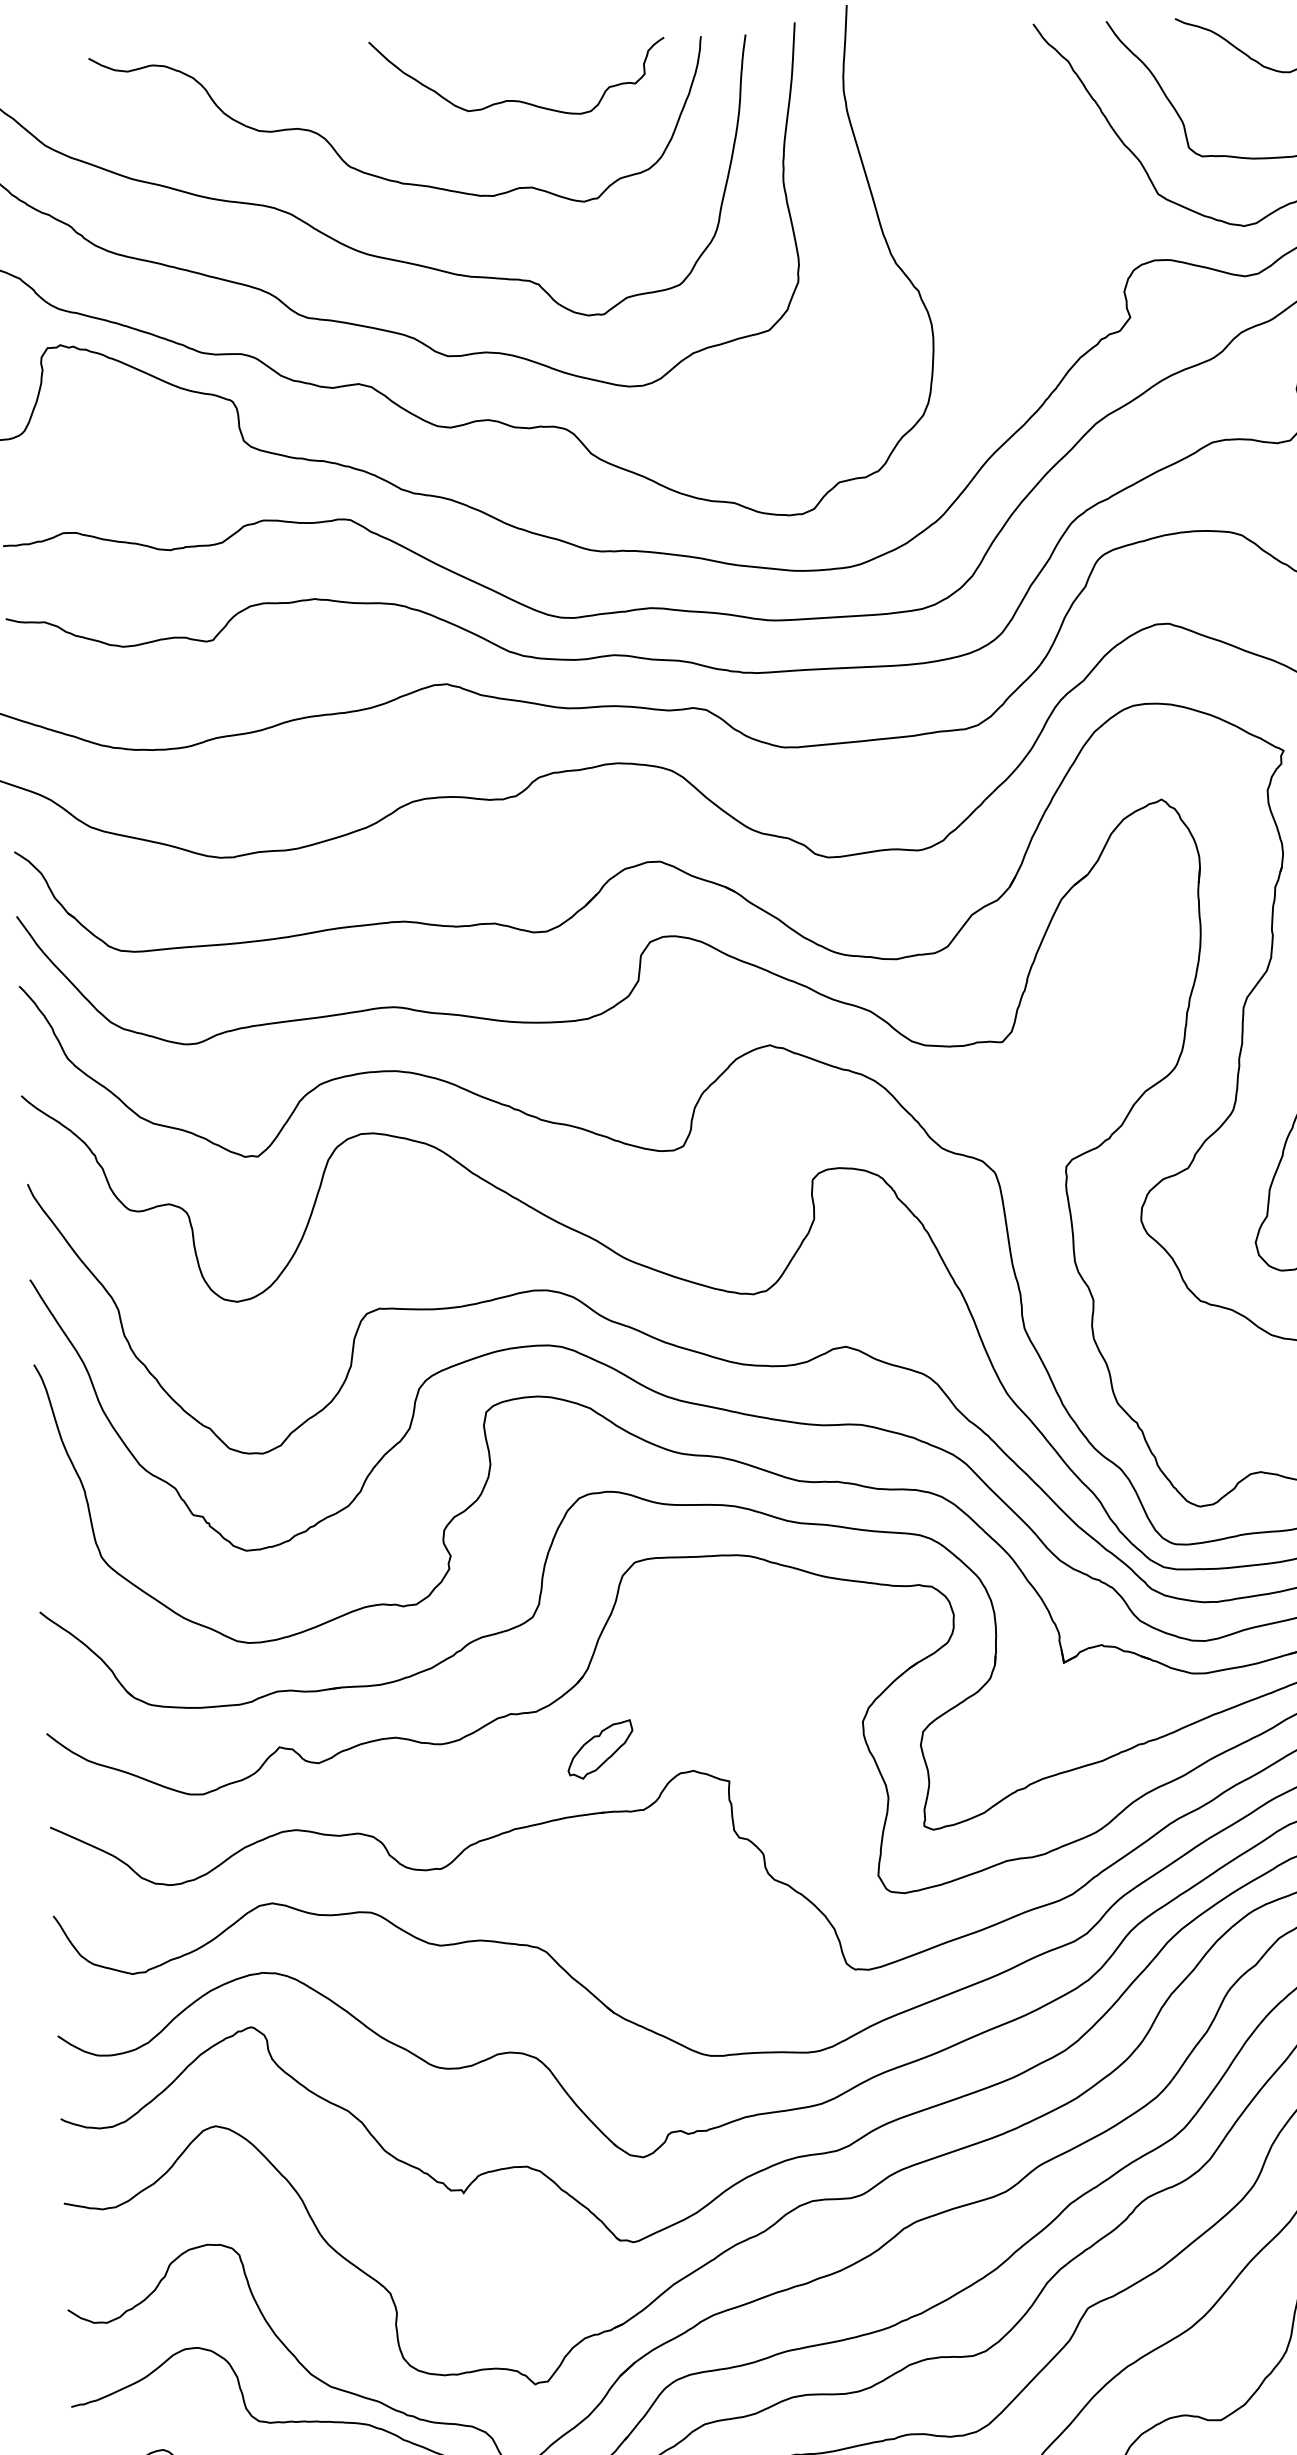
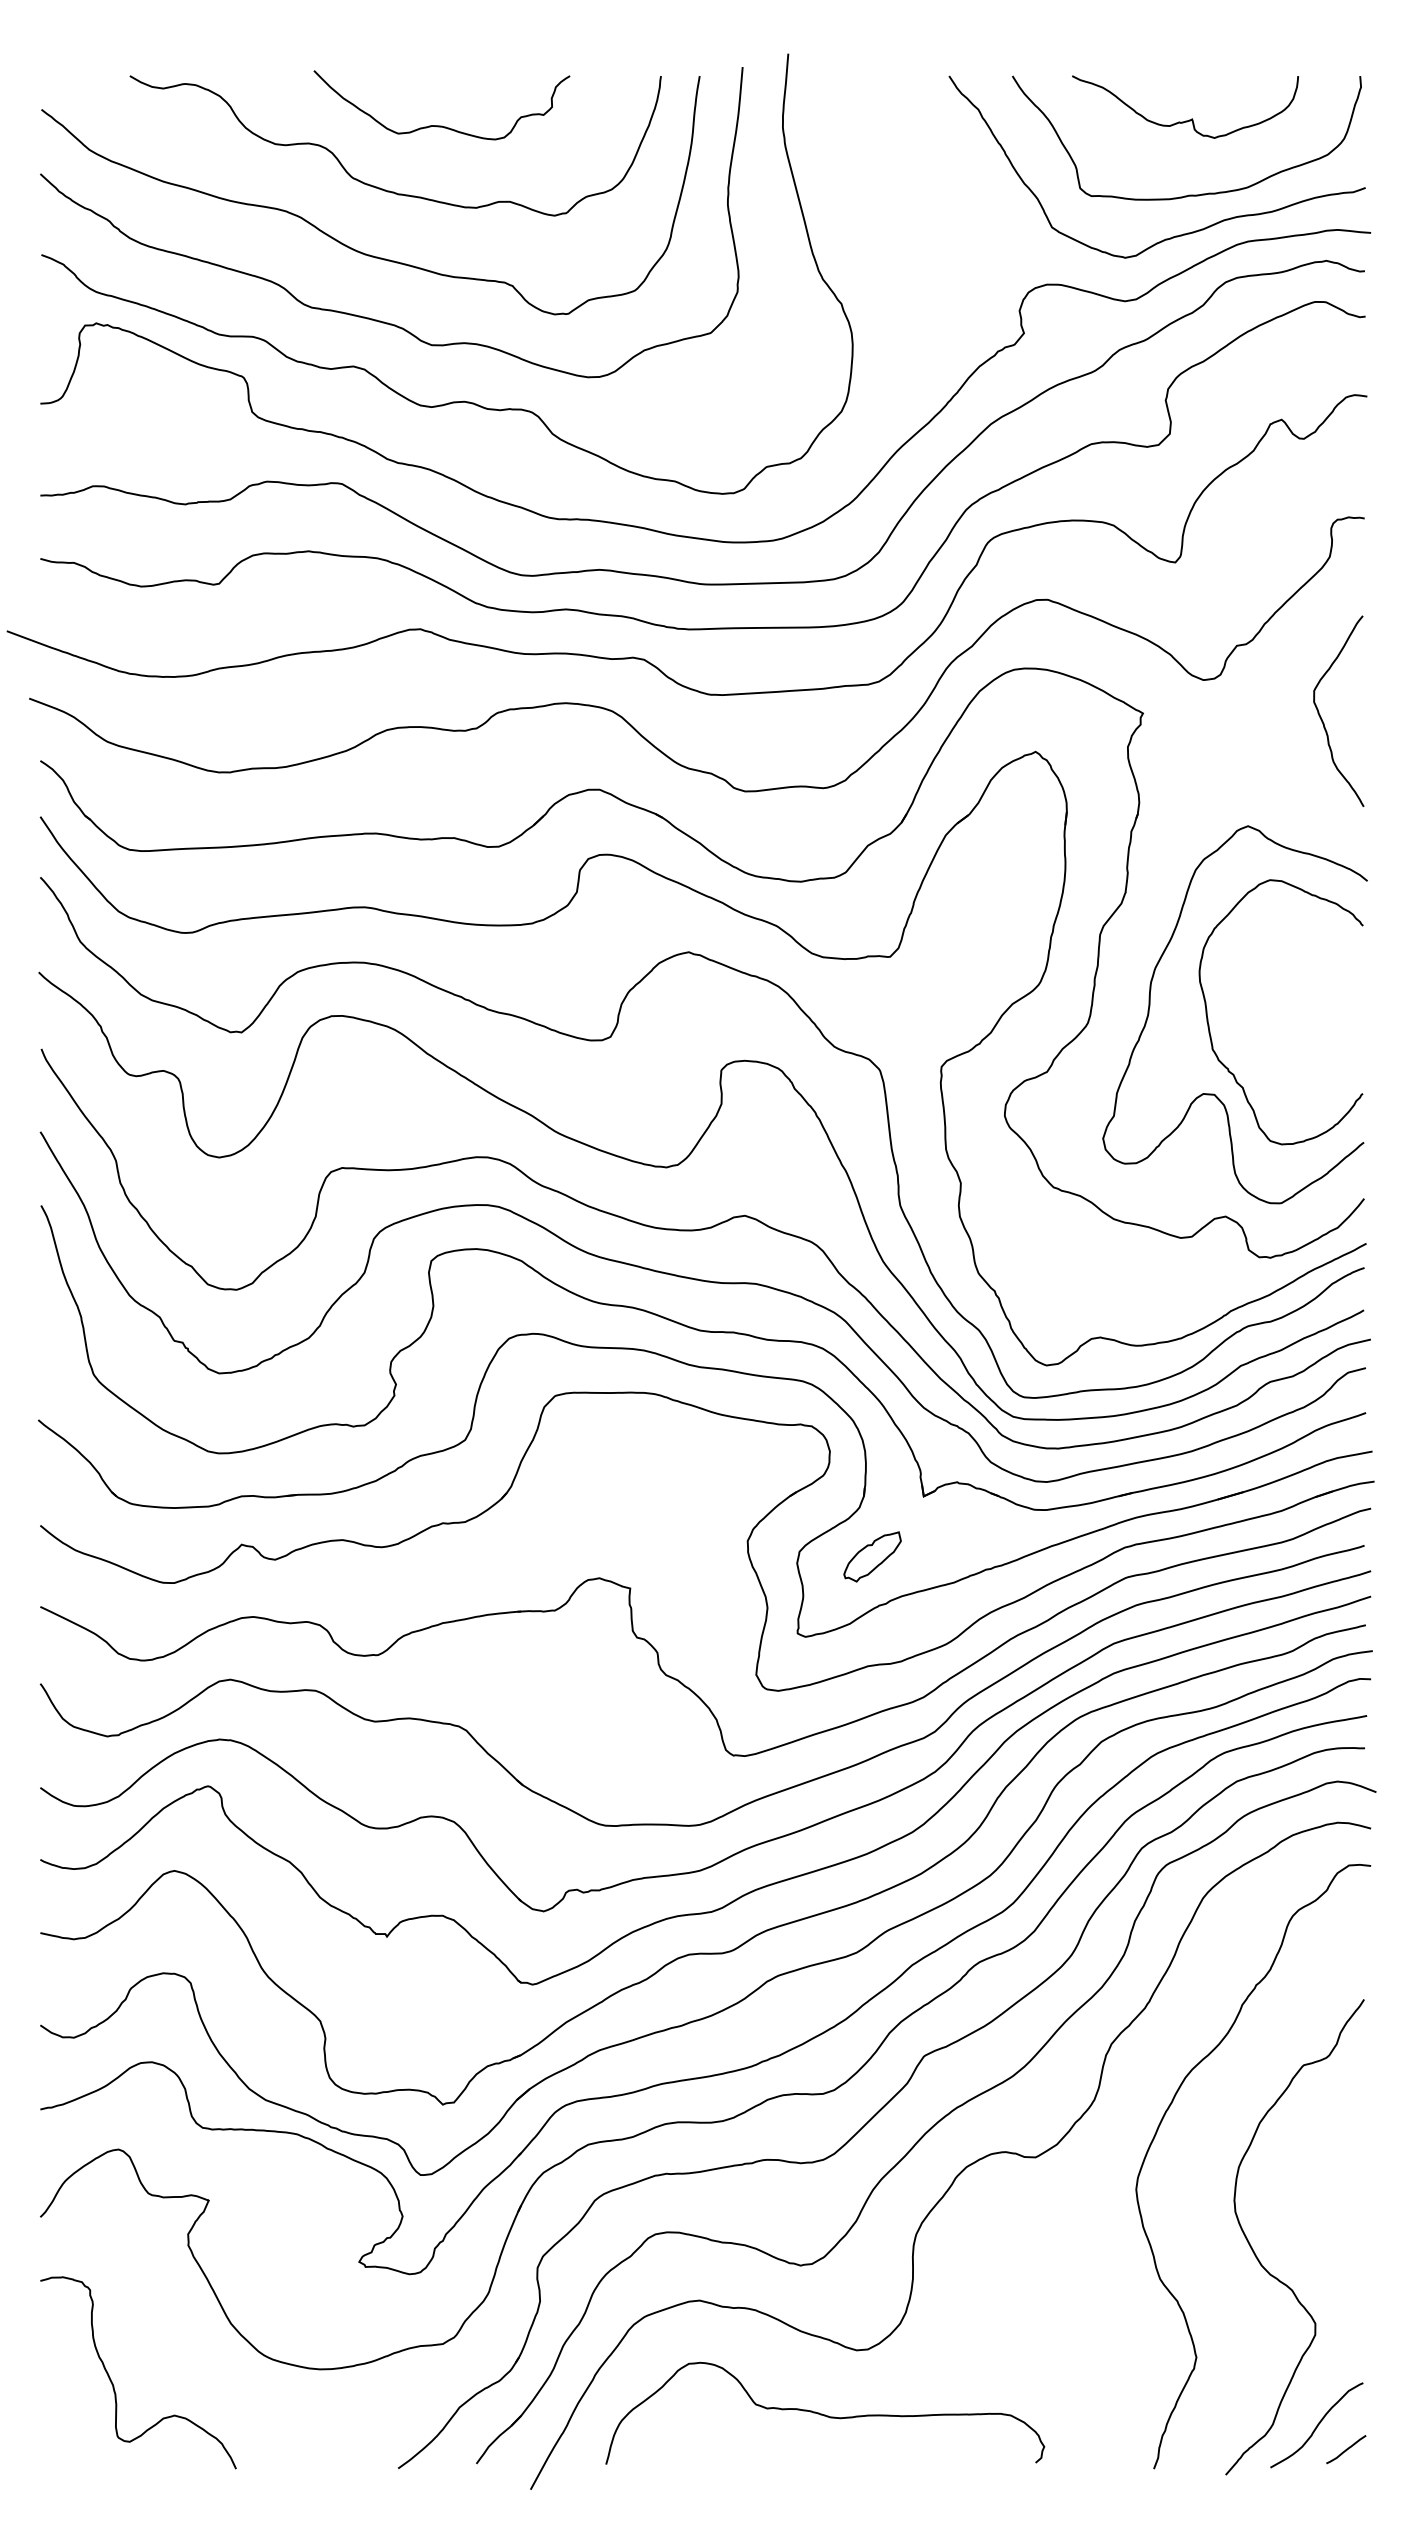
curve: (517, 99) -> (441, 125), moved
part: (600, 1749) -> (872, 1556), moved

